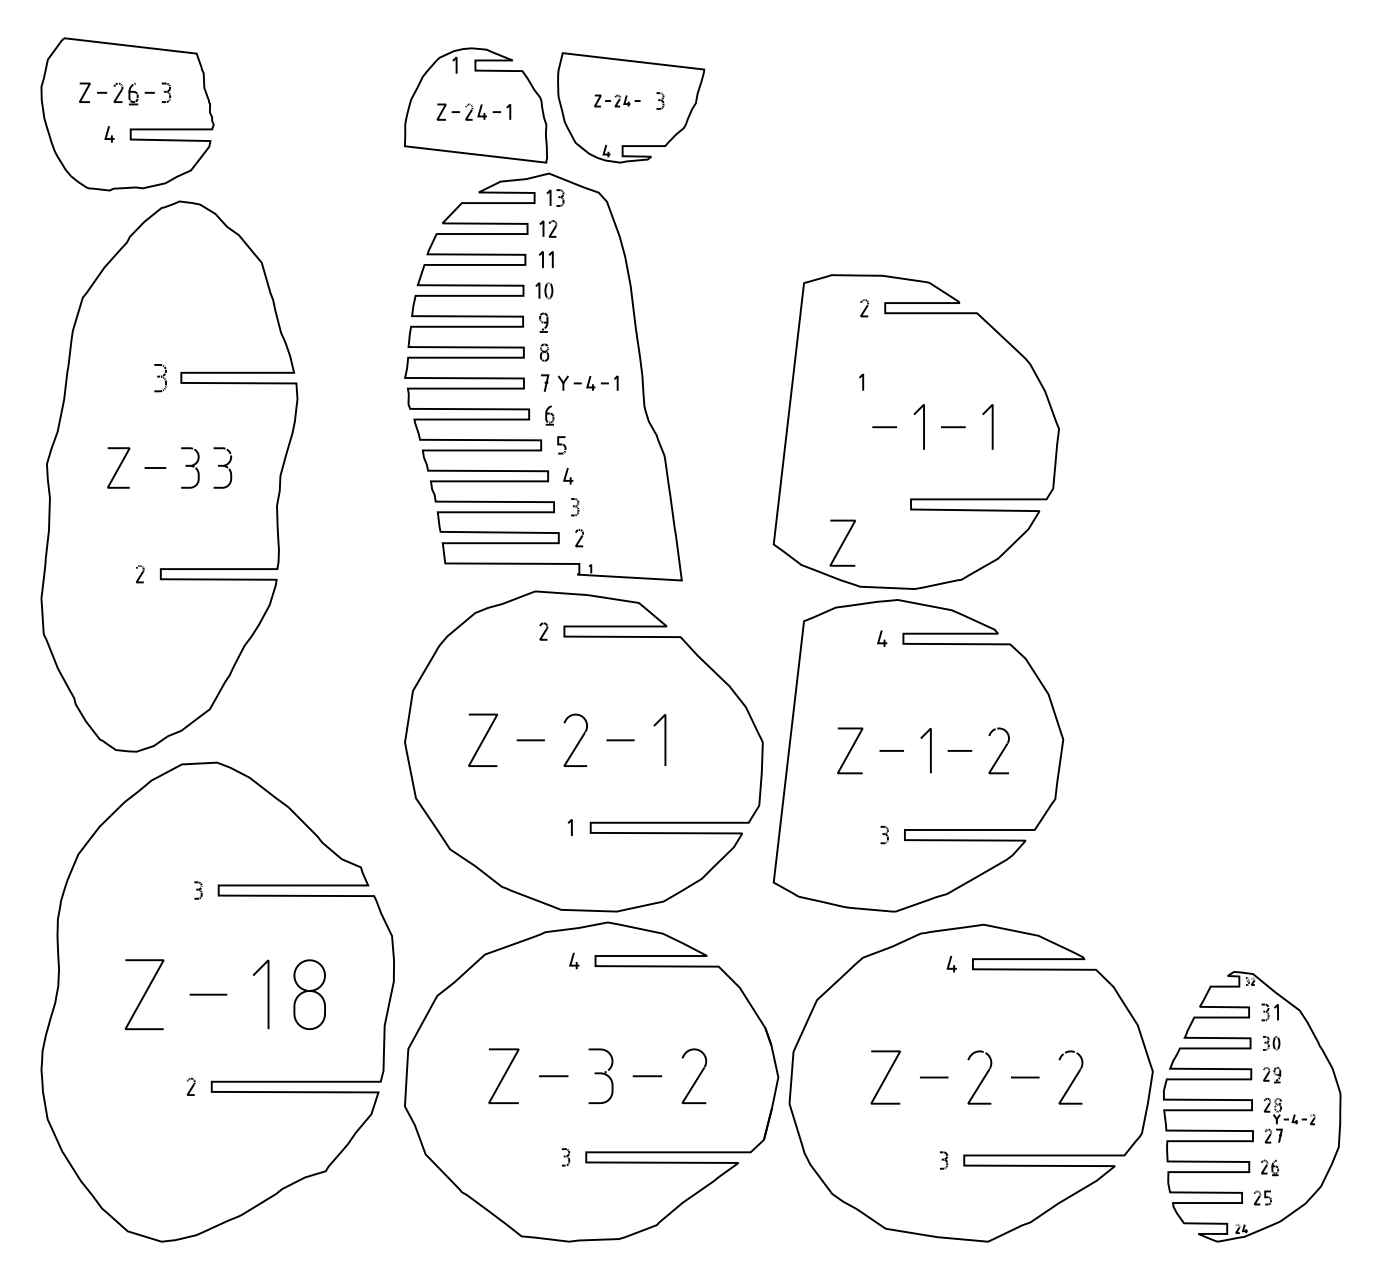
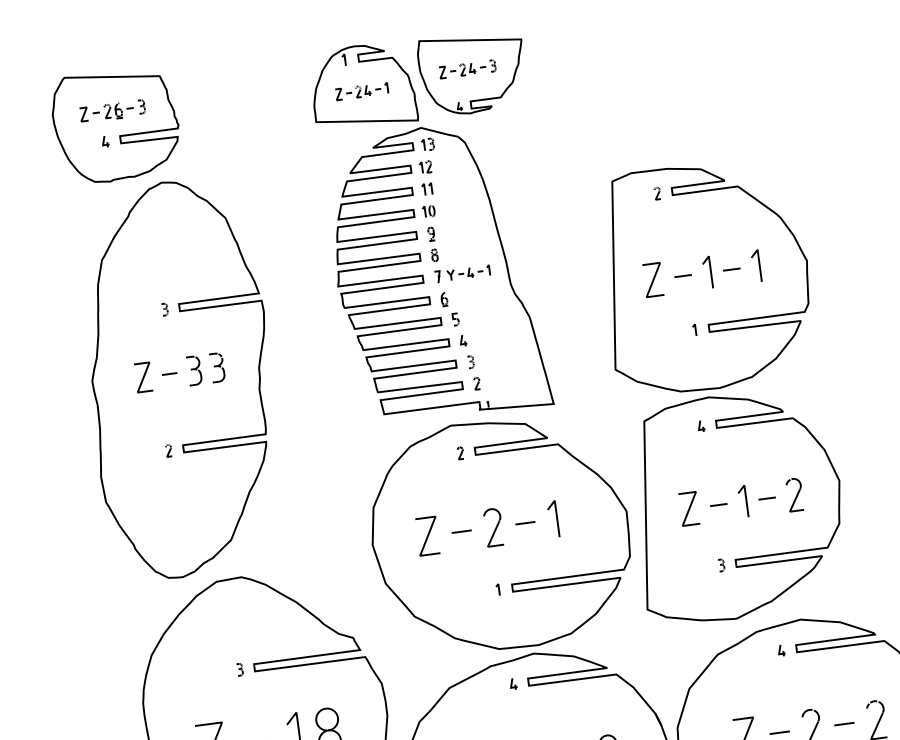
part: (617, 100) -> (462, 69), size x1.43
part: (161, 377) -> (165, 309), size x0.62
line: (862, 381) -> (695, 329), moved
line: (842, 542) -> (653, 279), moved

